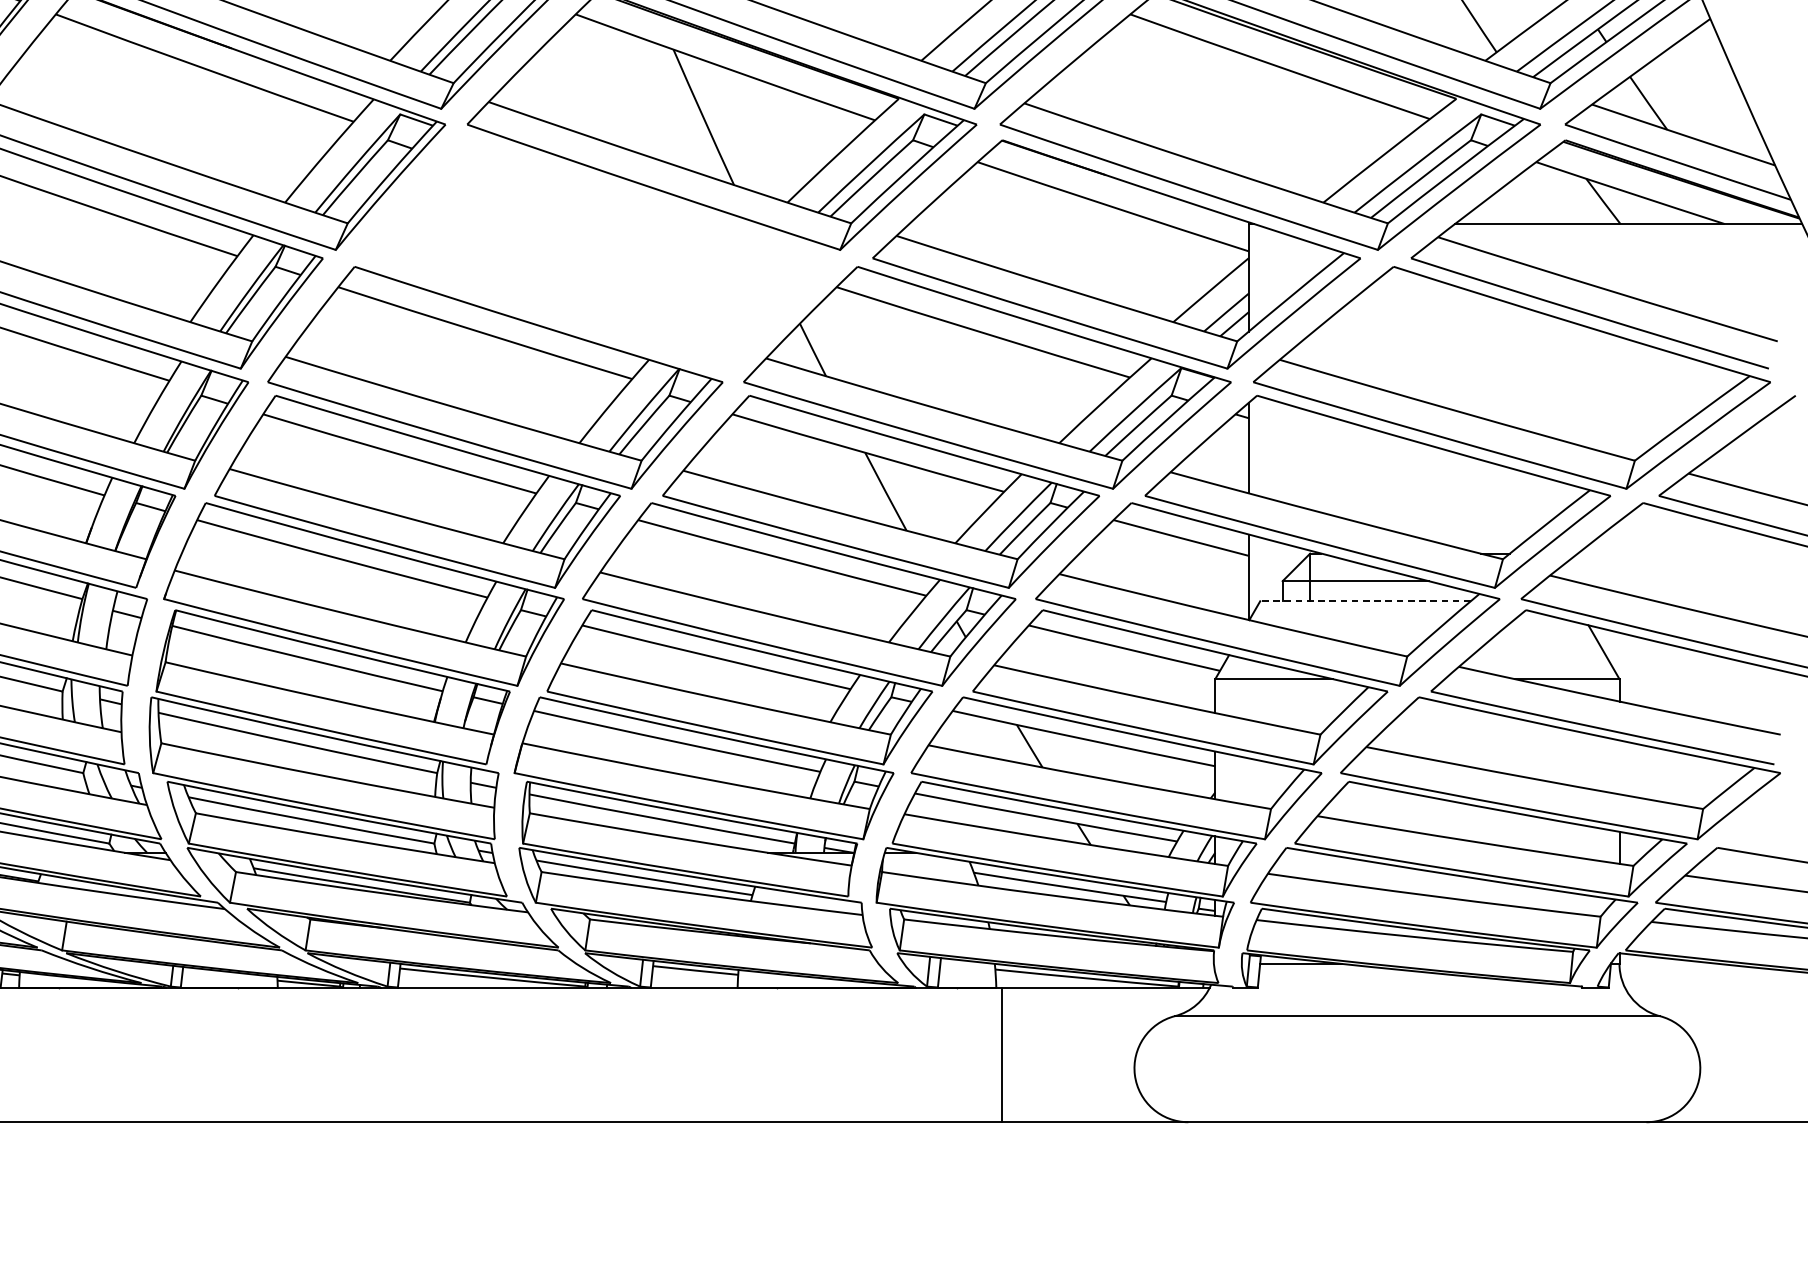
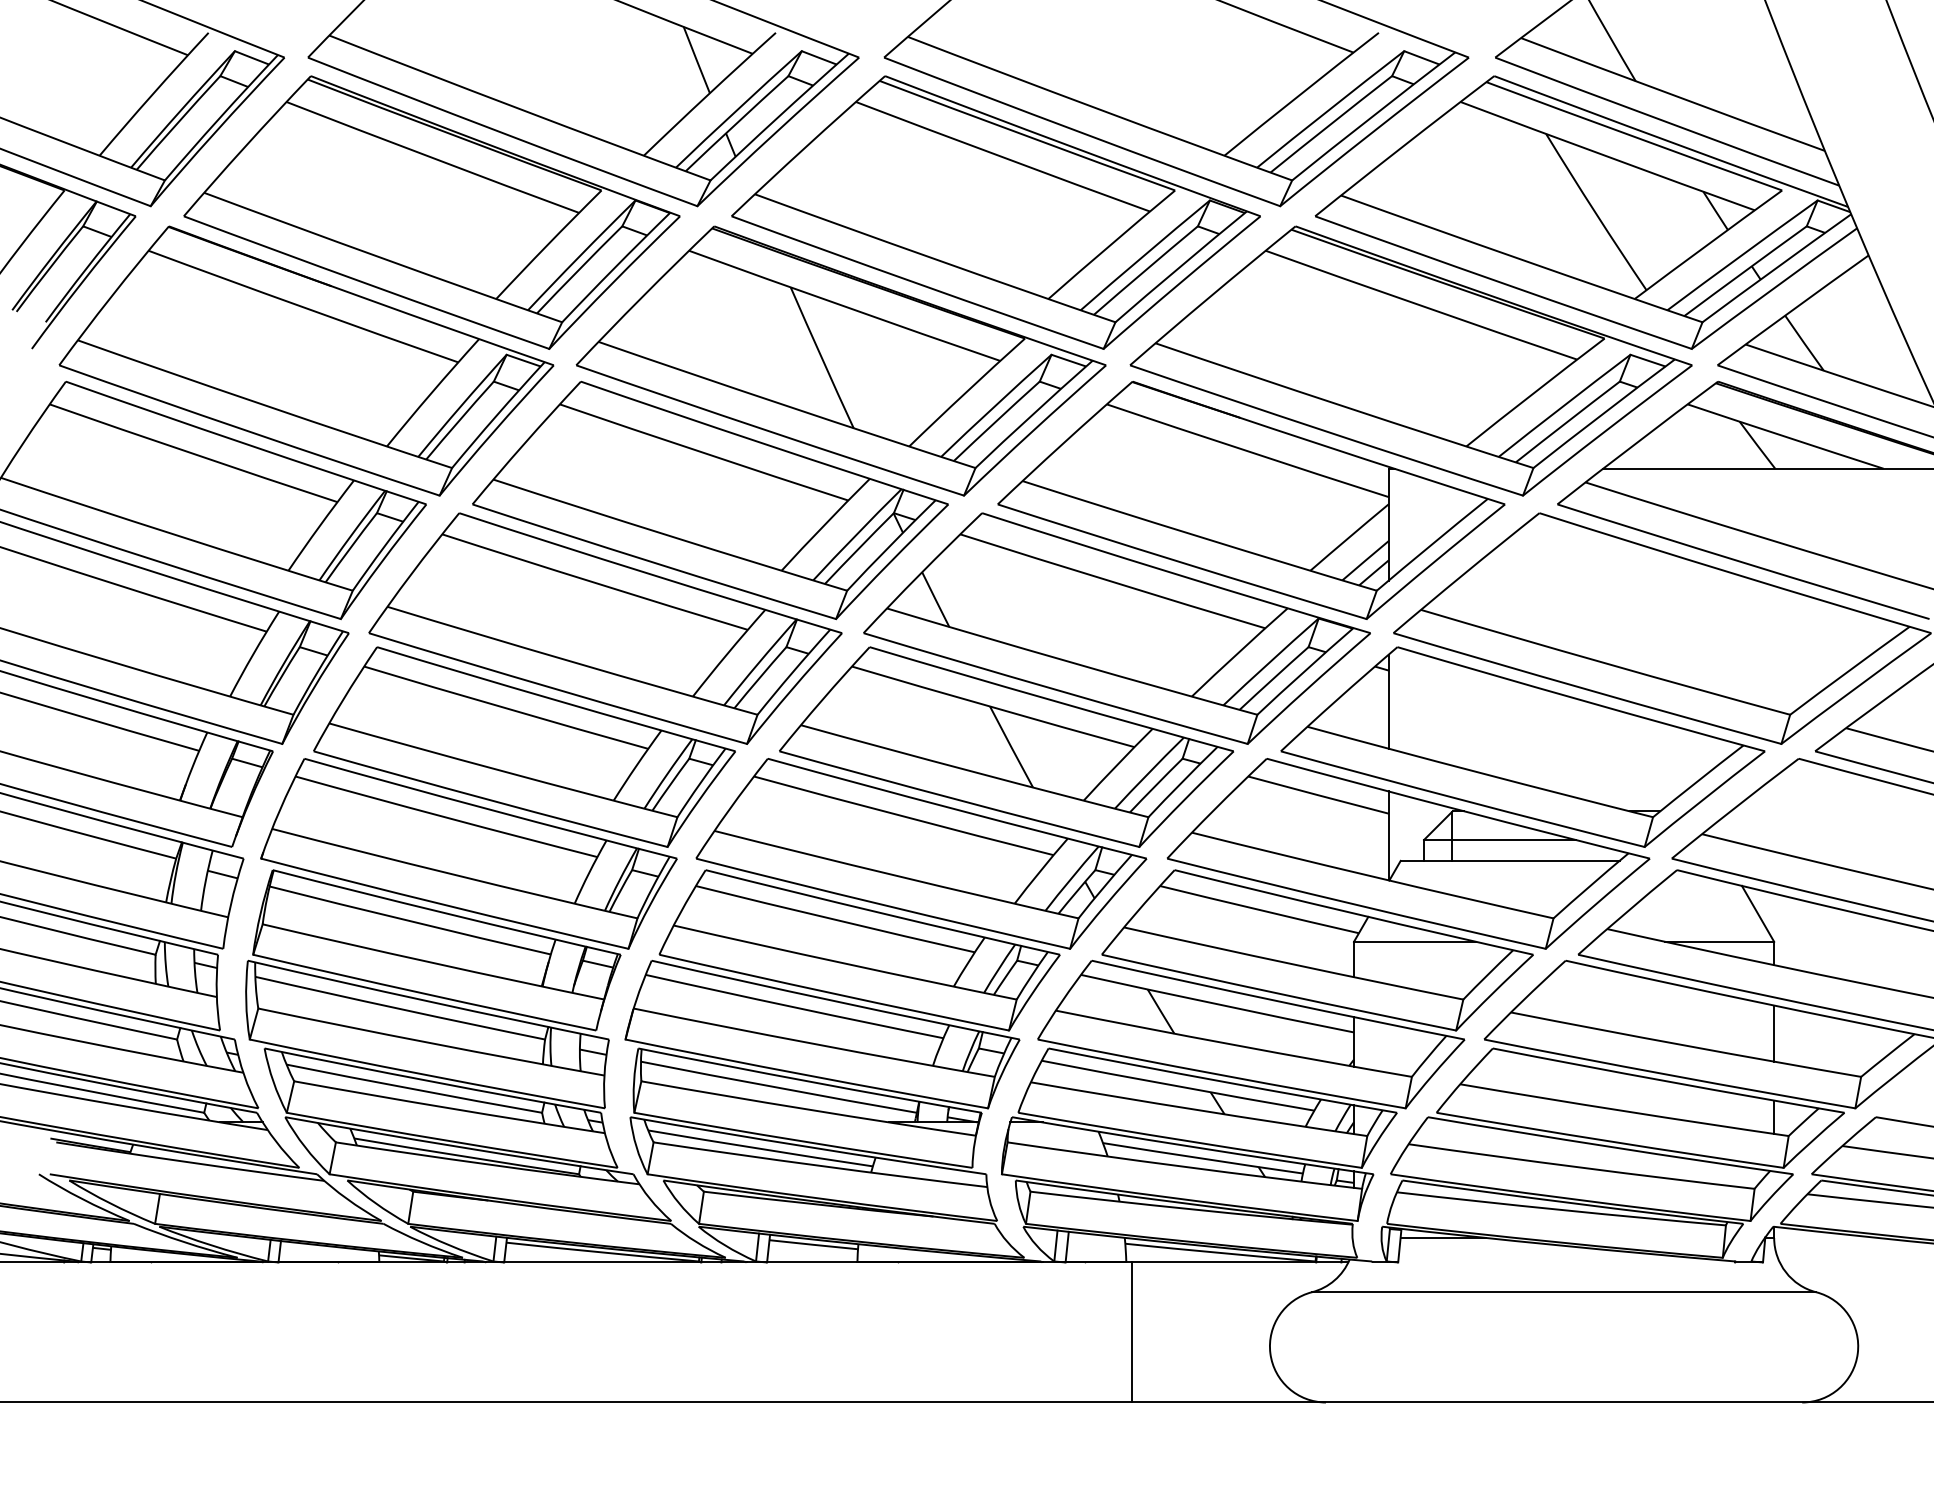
part: (596, 254) -> (710, 500), added
line: (1364, 600) -> (1509, 860), dashed -> solid
line: (1619, 767) -> (1774, 1033), added

